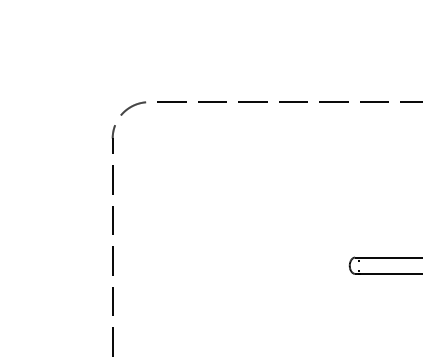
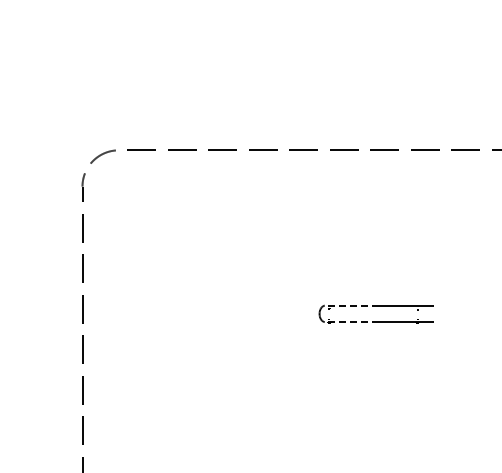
line: (381, 257) -> (351, 305), solid -> dashed
line: (381, 274) -> (351, 322), solid -> dashed

